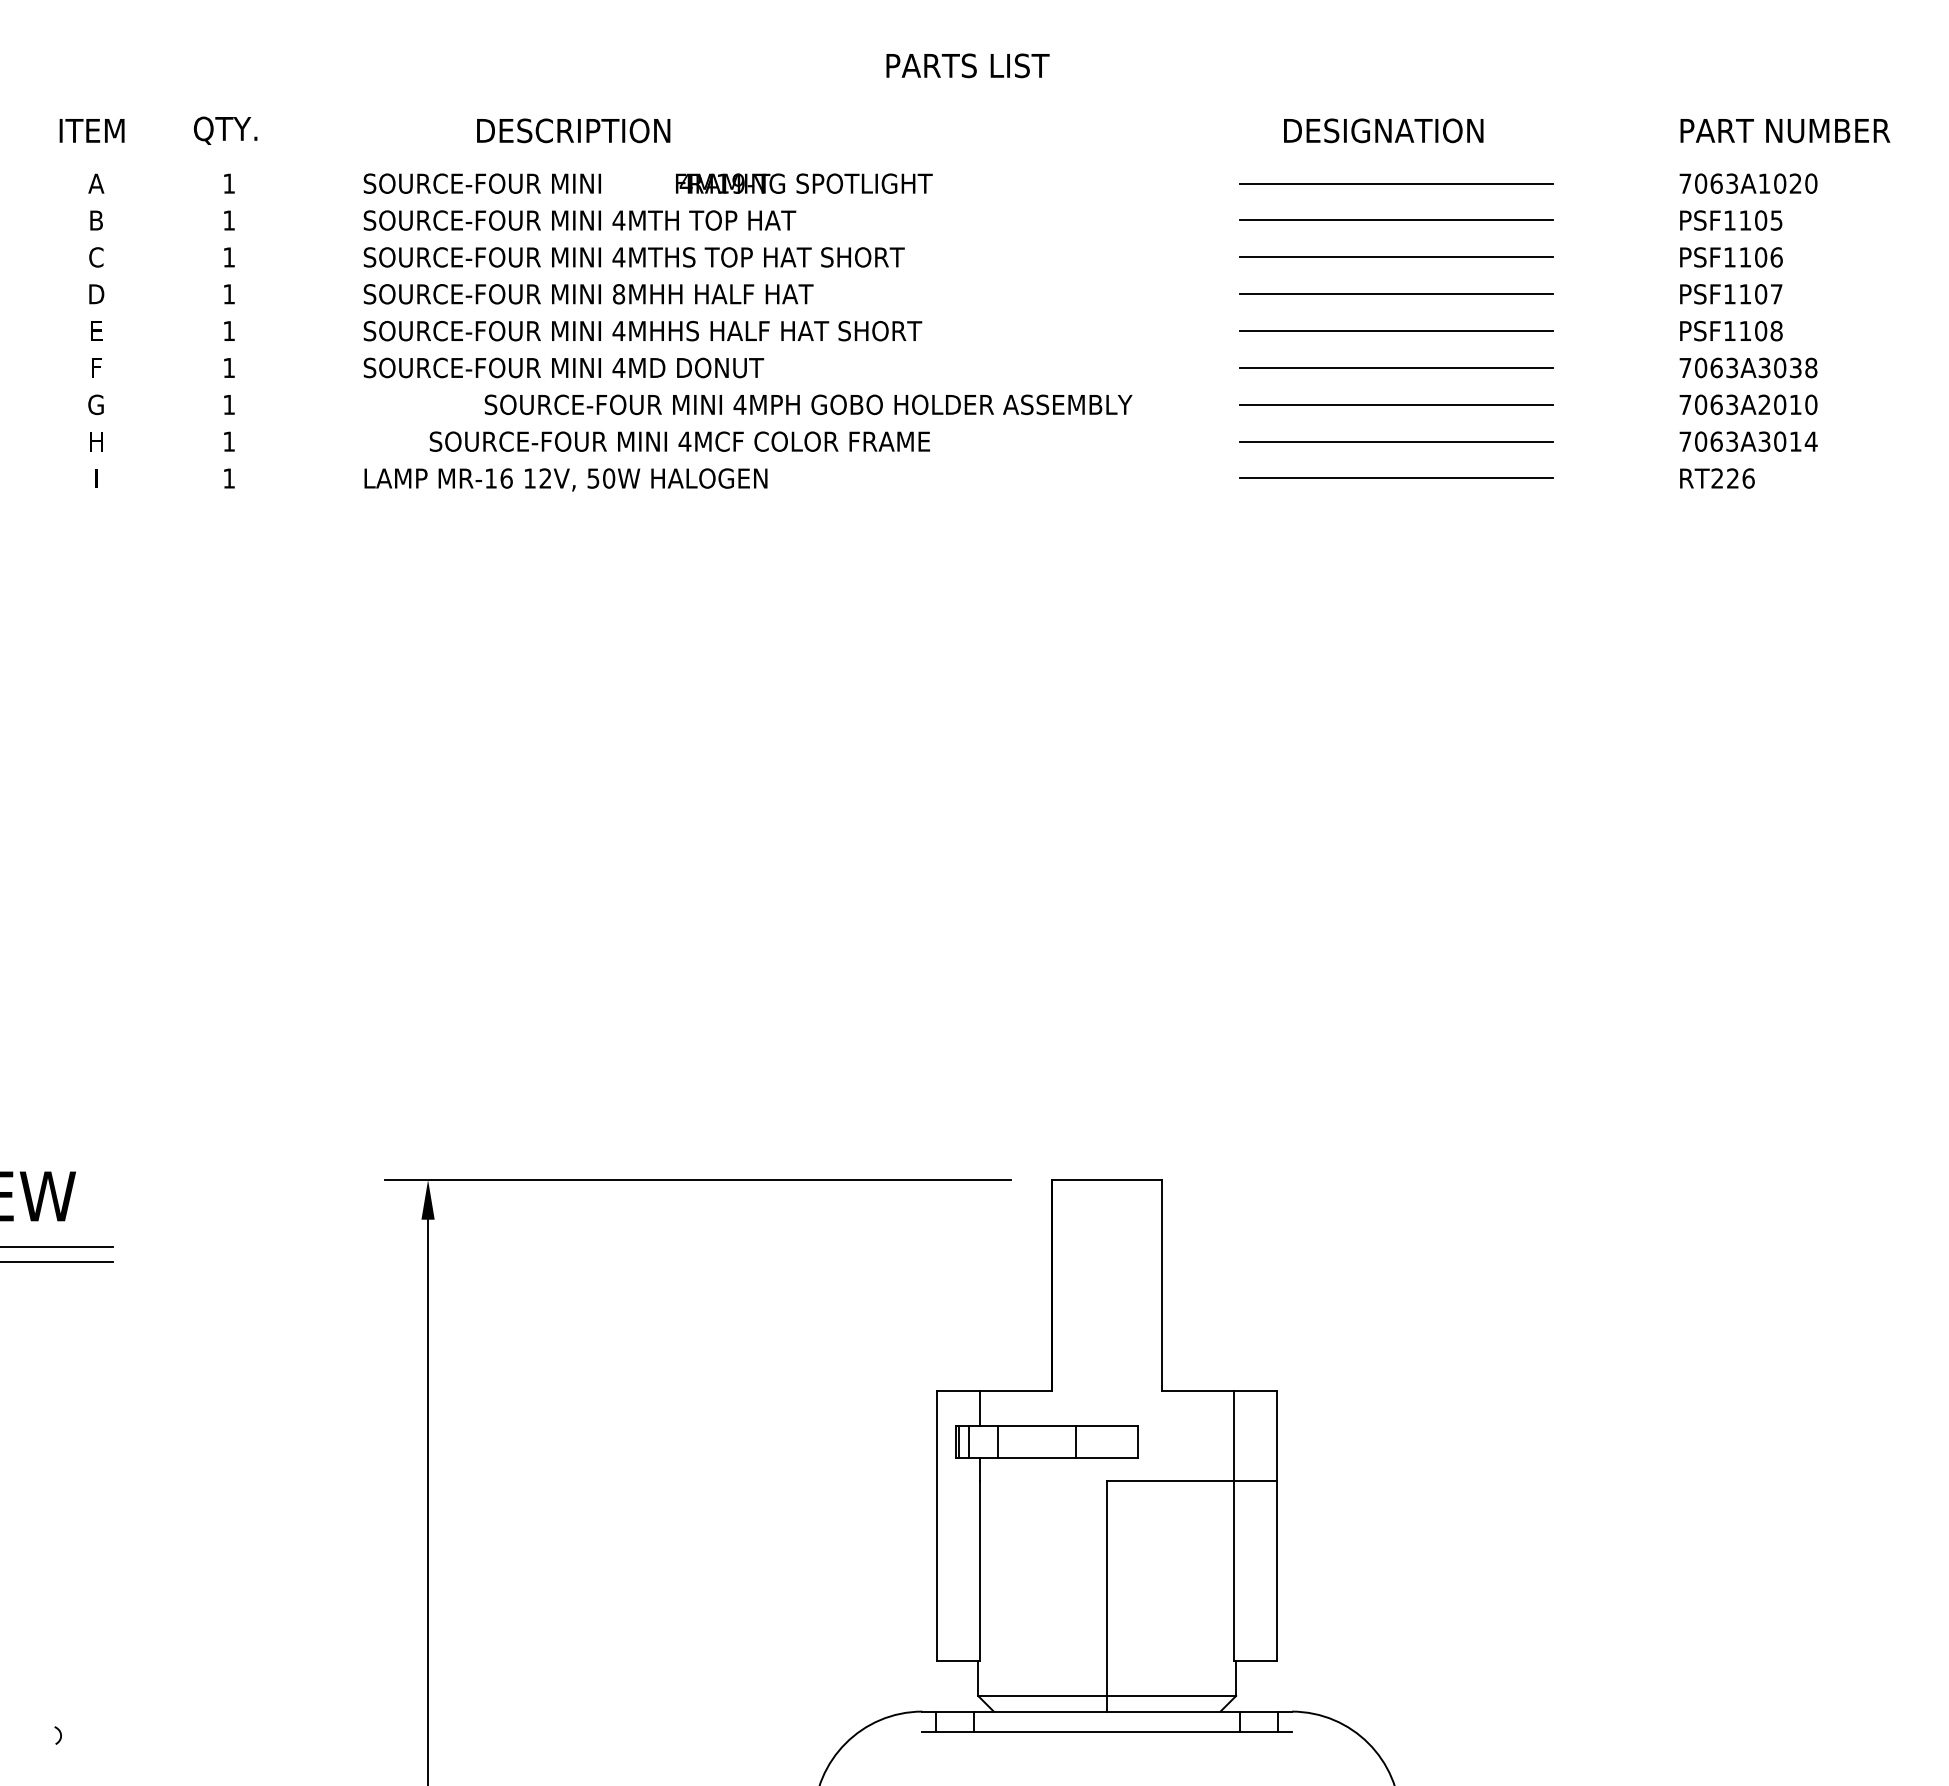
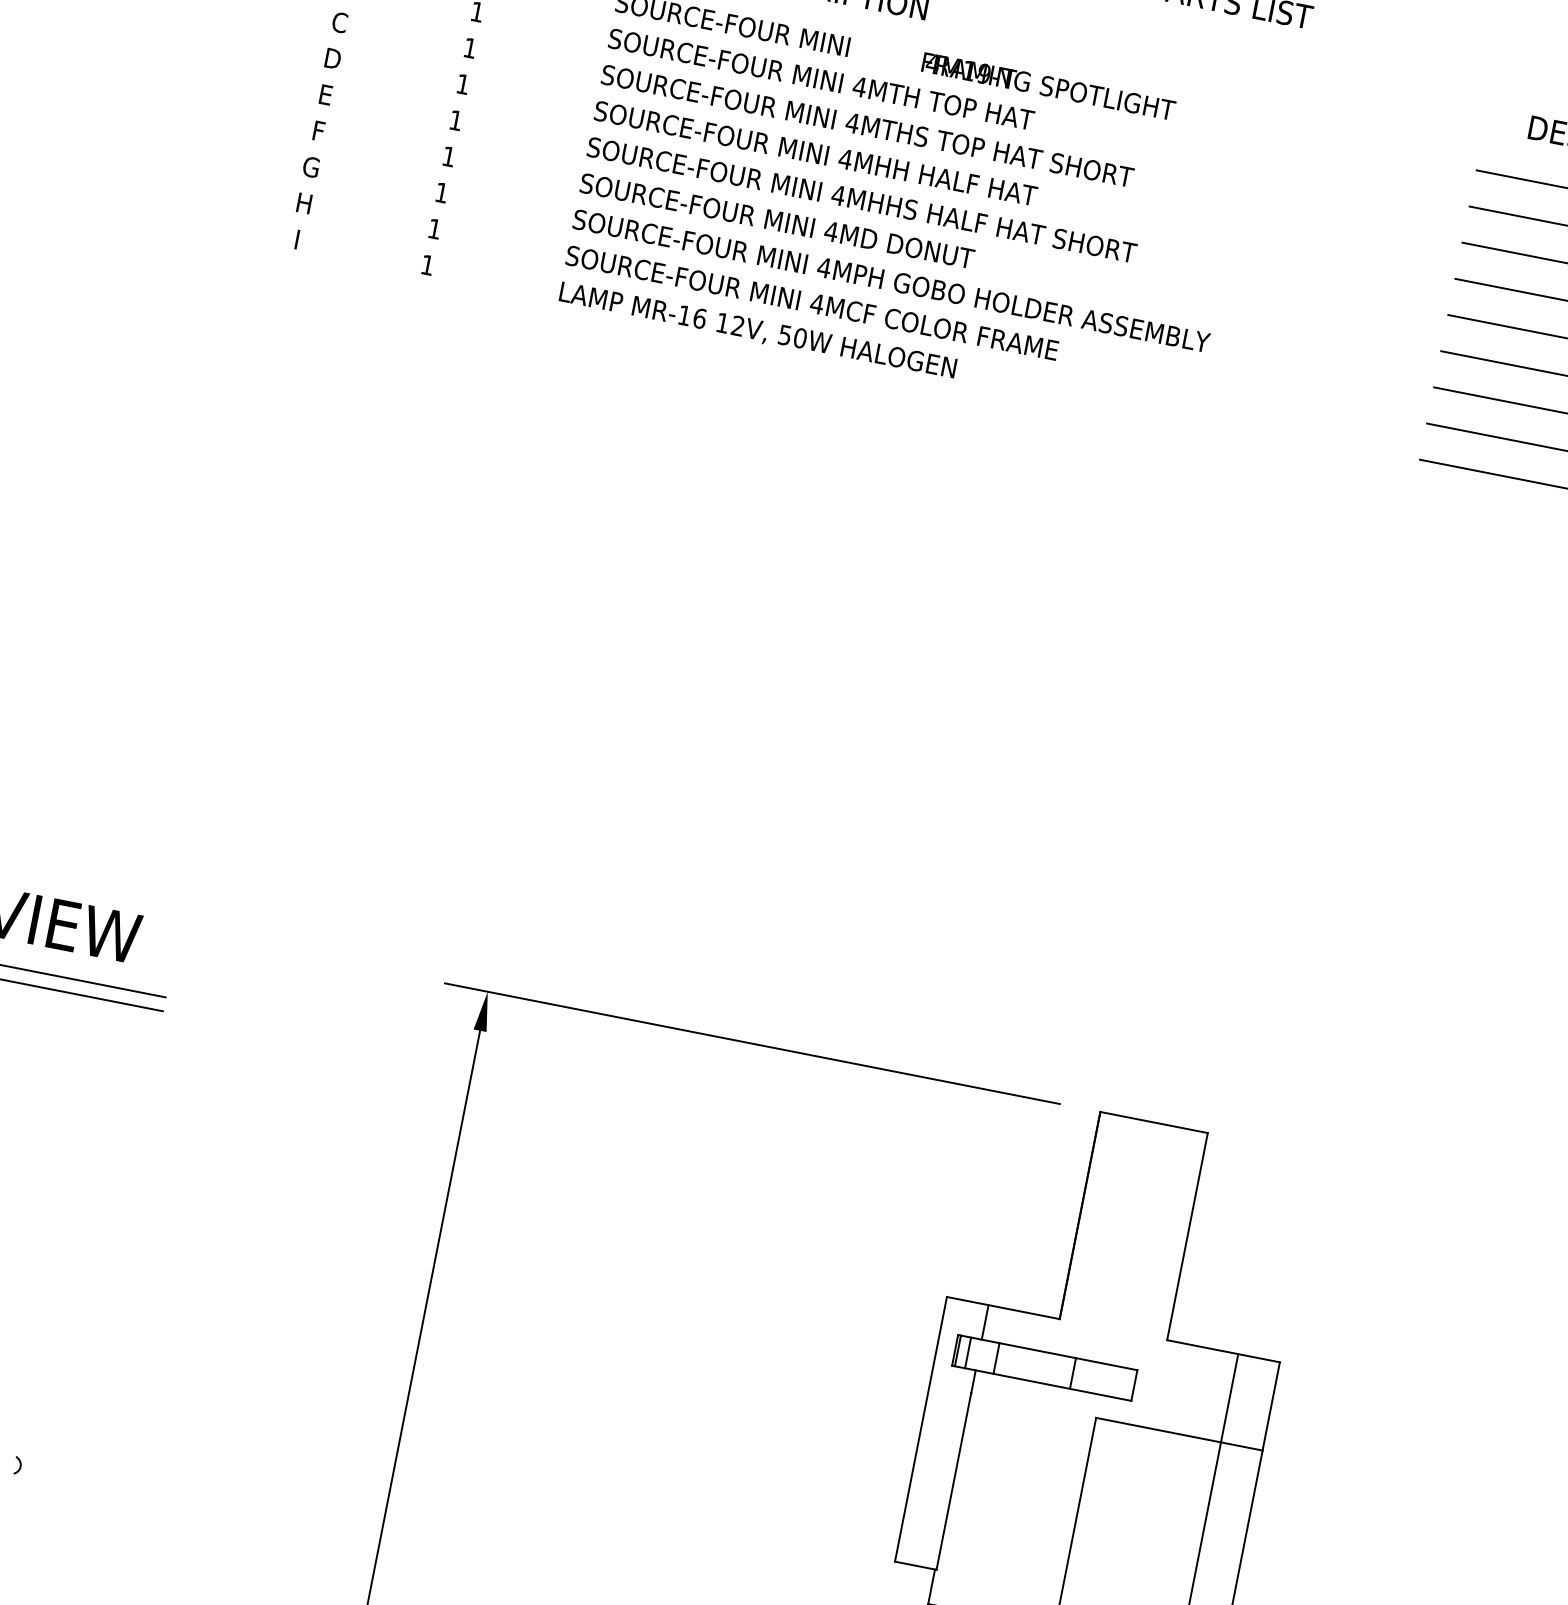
text: (618, 294) -> (845, 159), 8MHH -> 4MHH
text: (808, 404) -> (891, 280), moved
text: (679, 441) -> (811, 302), moved

